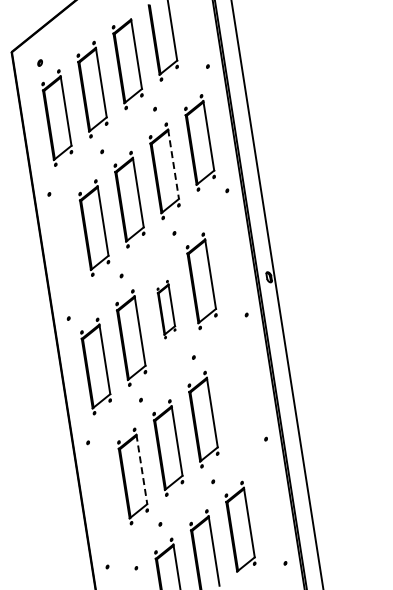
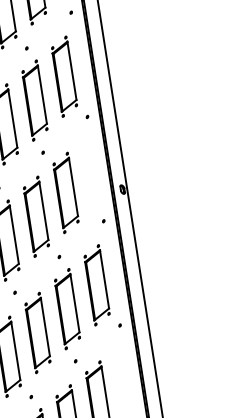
line: (173, 164) -> (42, 94), dashed -> solid
part: (166, 309) -> (36, 216), size x1.67
part: (238, 391) -> (96, 285), added
line: (141, 469) -> (15, 350), dashed -> solid

